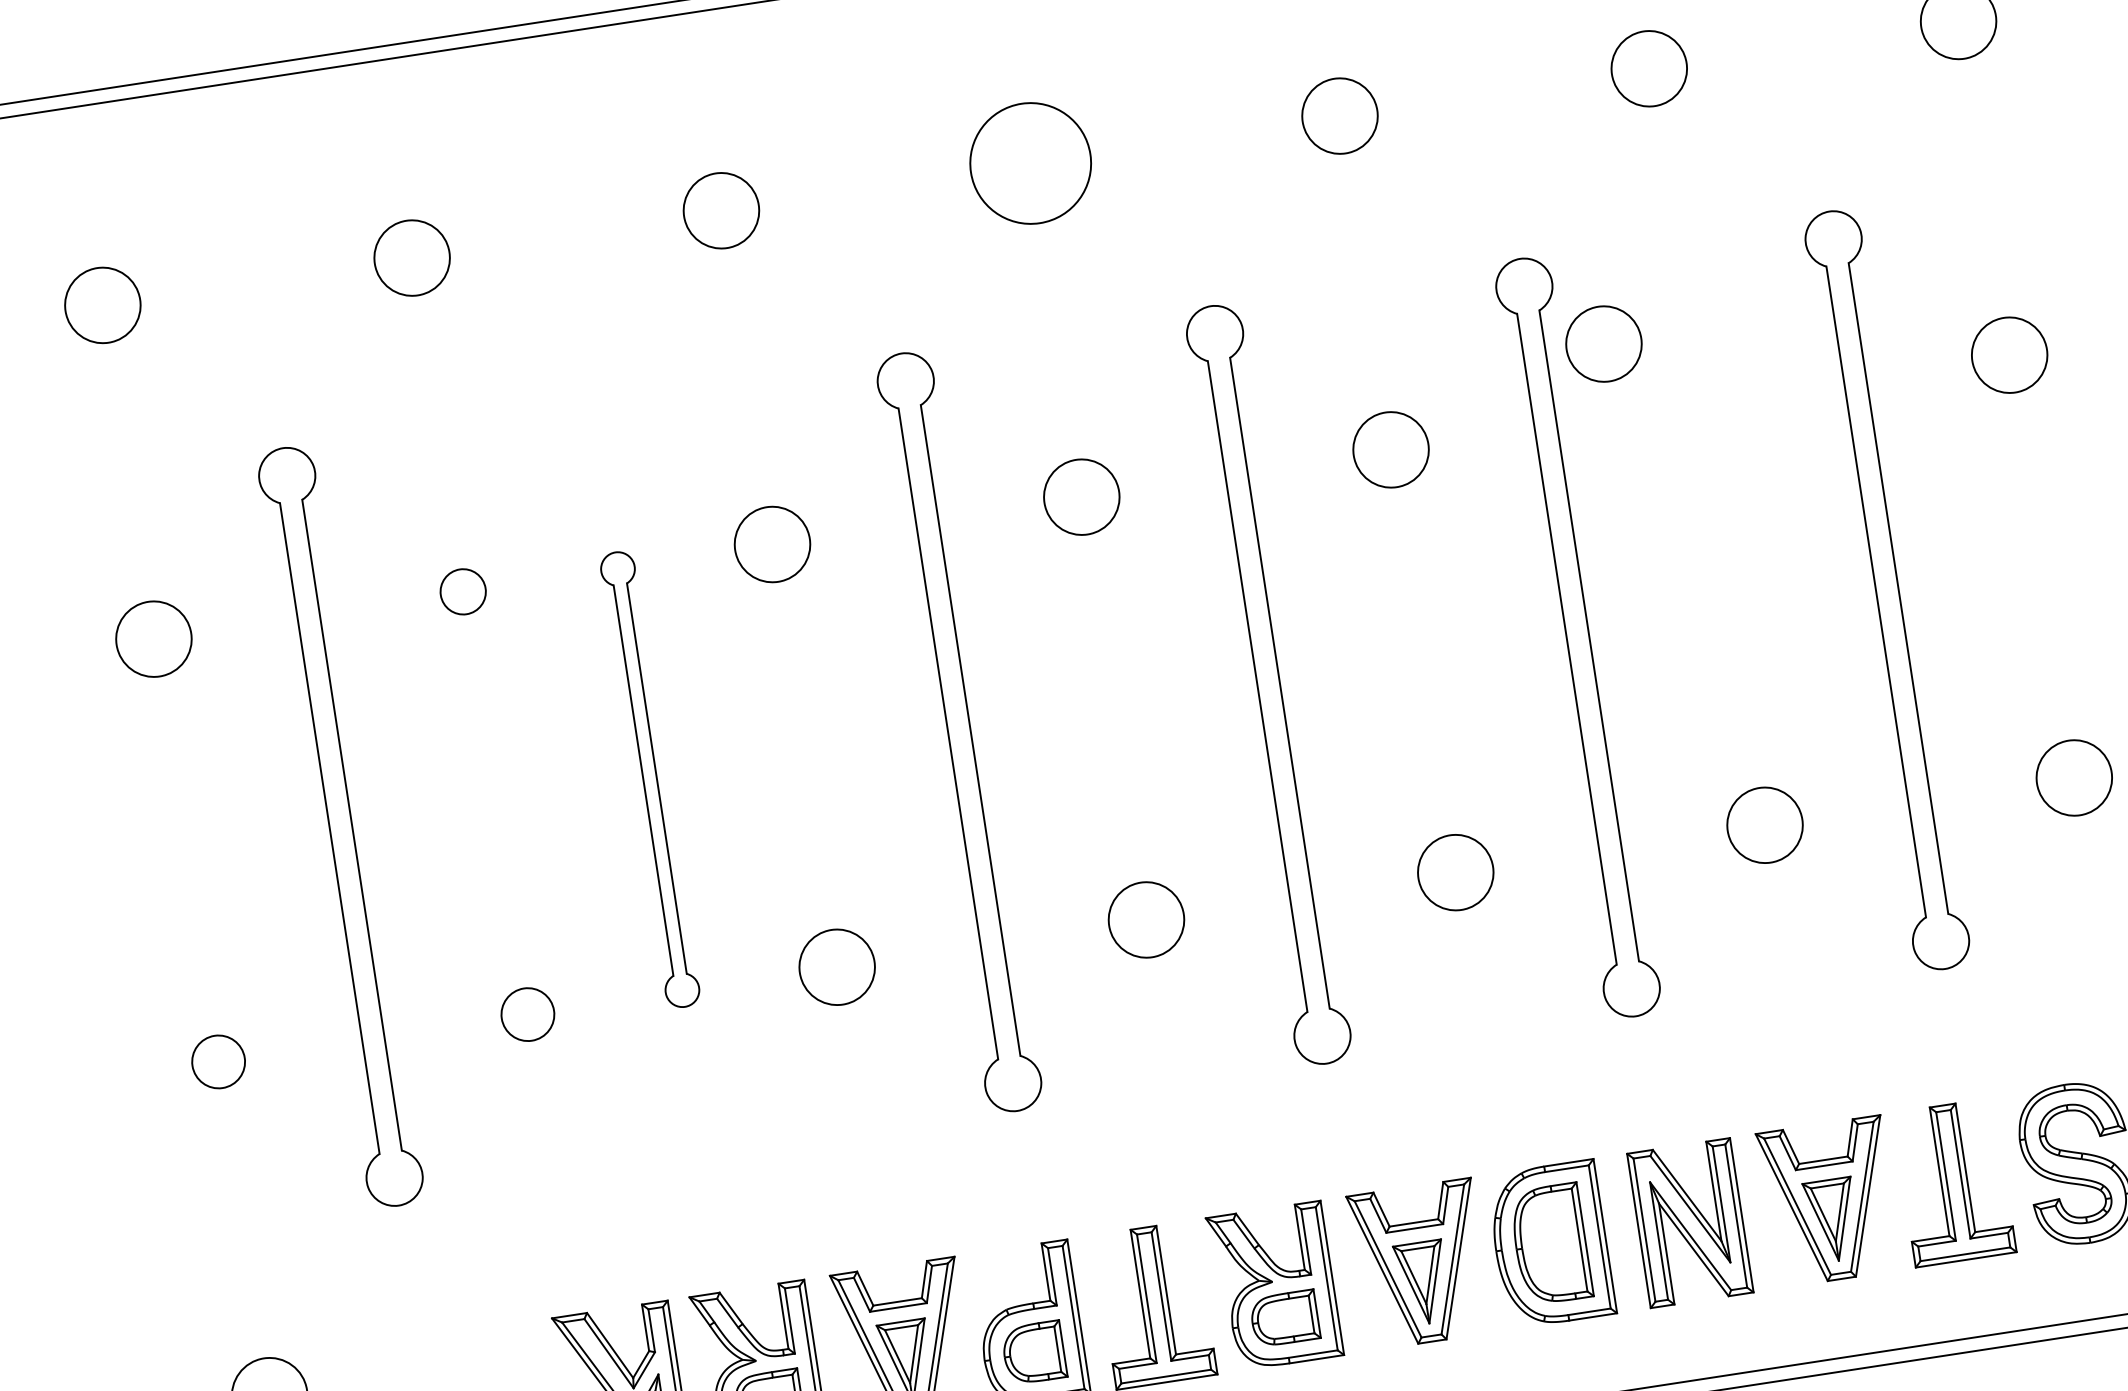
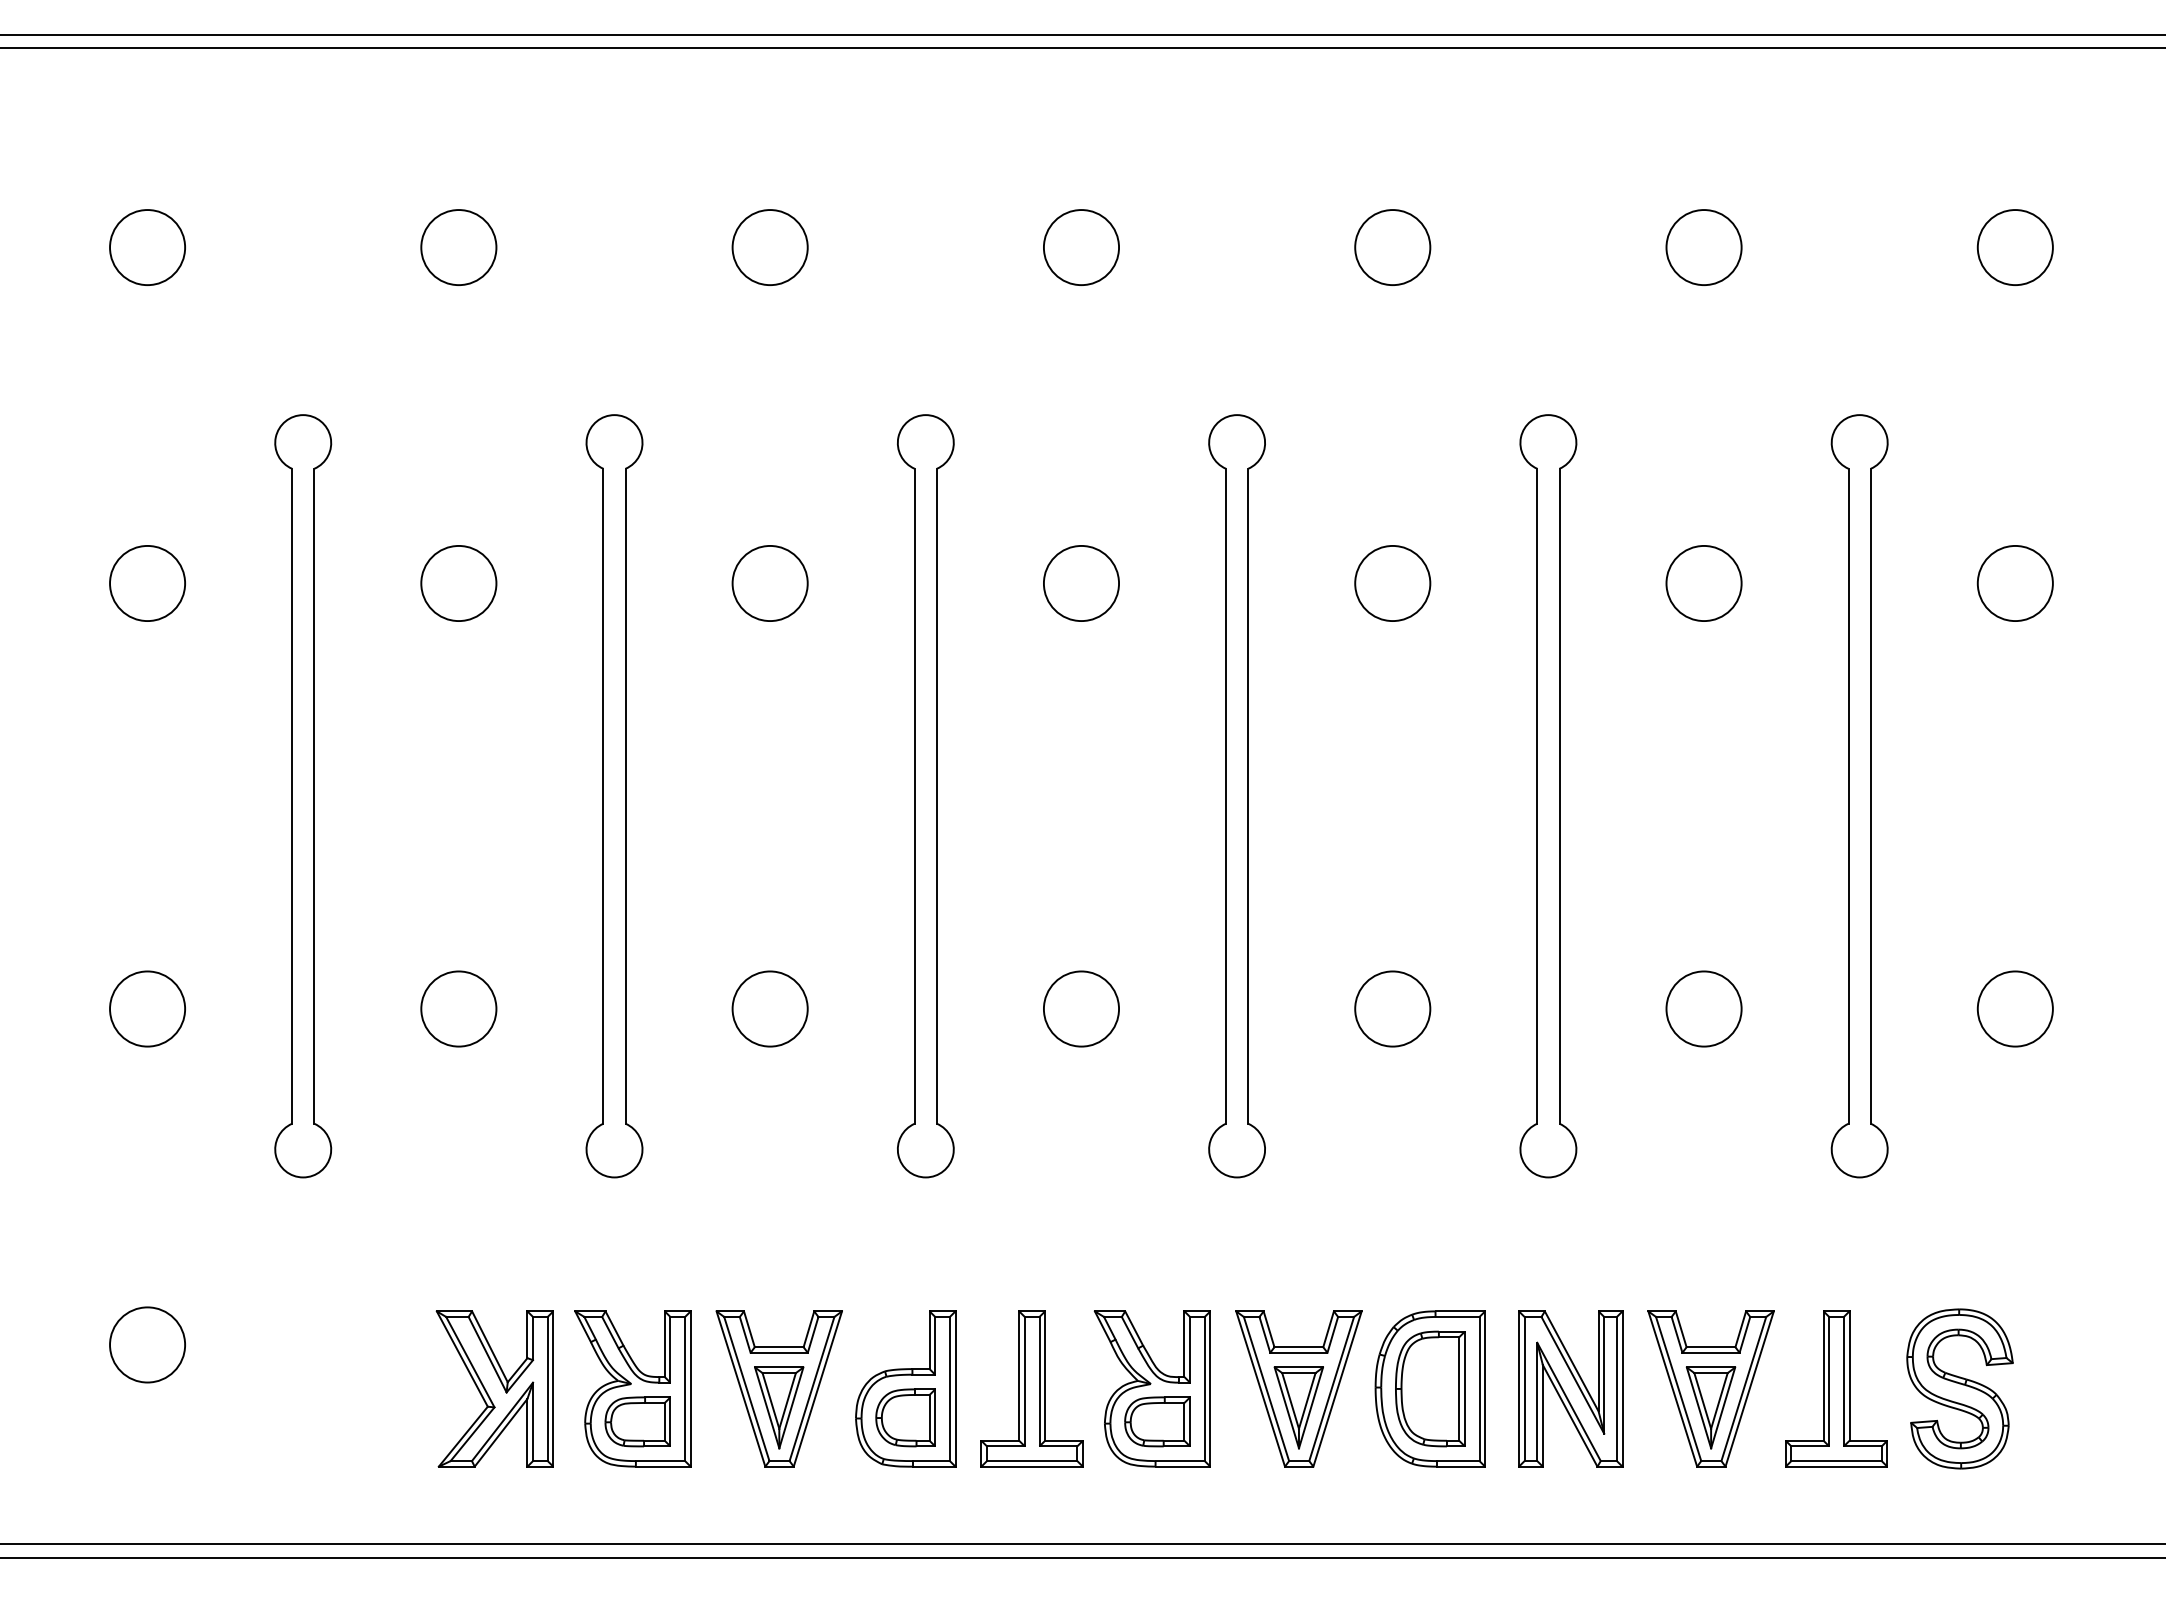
circle: (1030, 163) -> (1081, 247), size x0.62
circle: (1603, 344) -> (1703, 583), moved
circle: (462, 591) -> (458, 583), size x1.67
part: (650, 779) -> (614, 796), size x1.67
circle: (527, 1014) -> (458, 1008), size x1.43
circle: (218, 1061) -> (147, 1008), size x1.43

